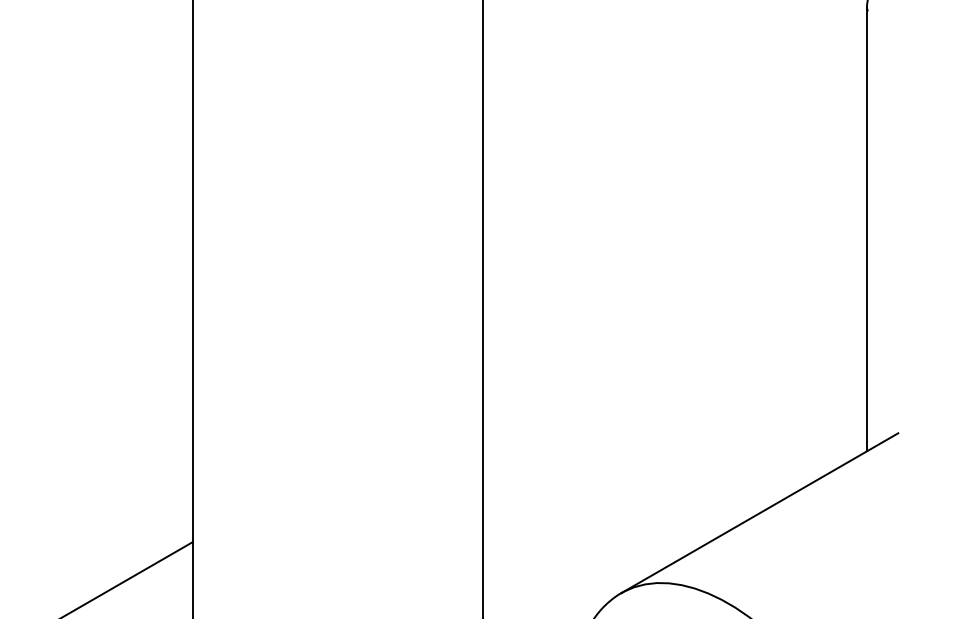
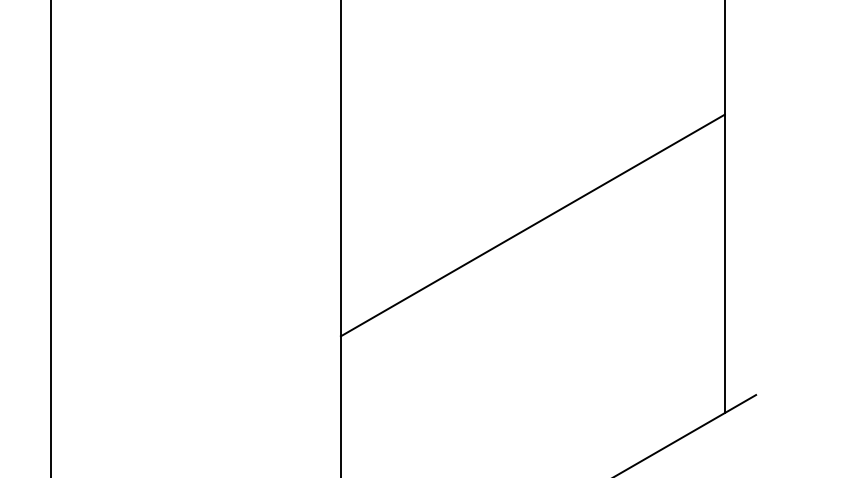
line: (675, 263) -> (533, 225), added

